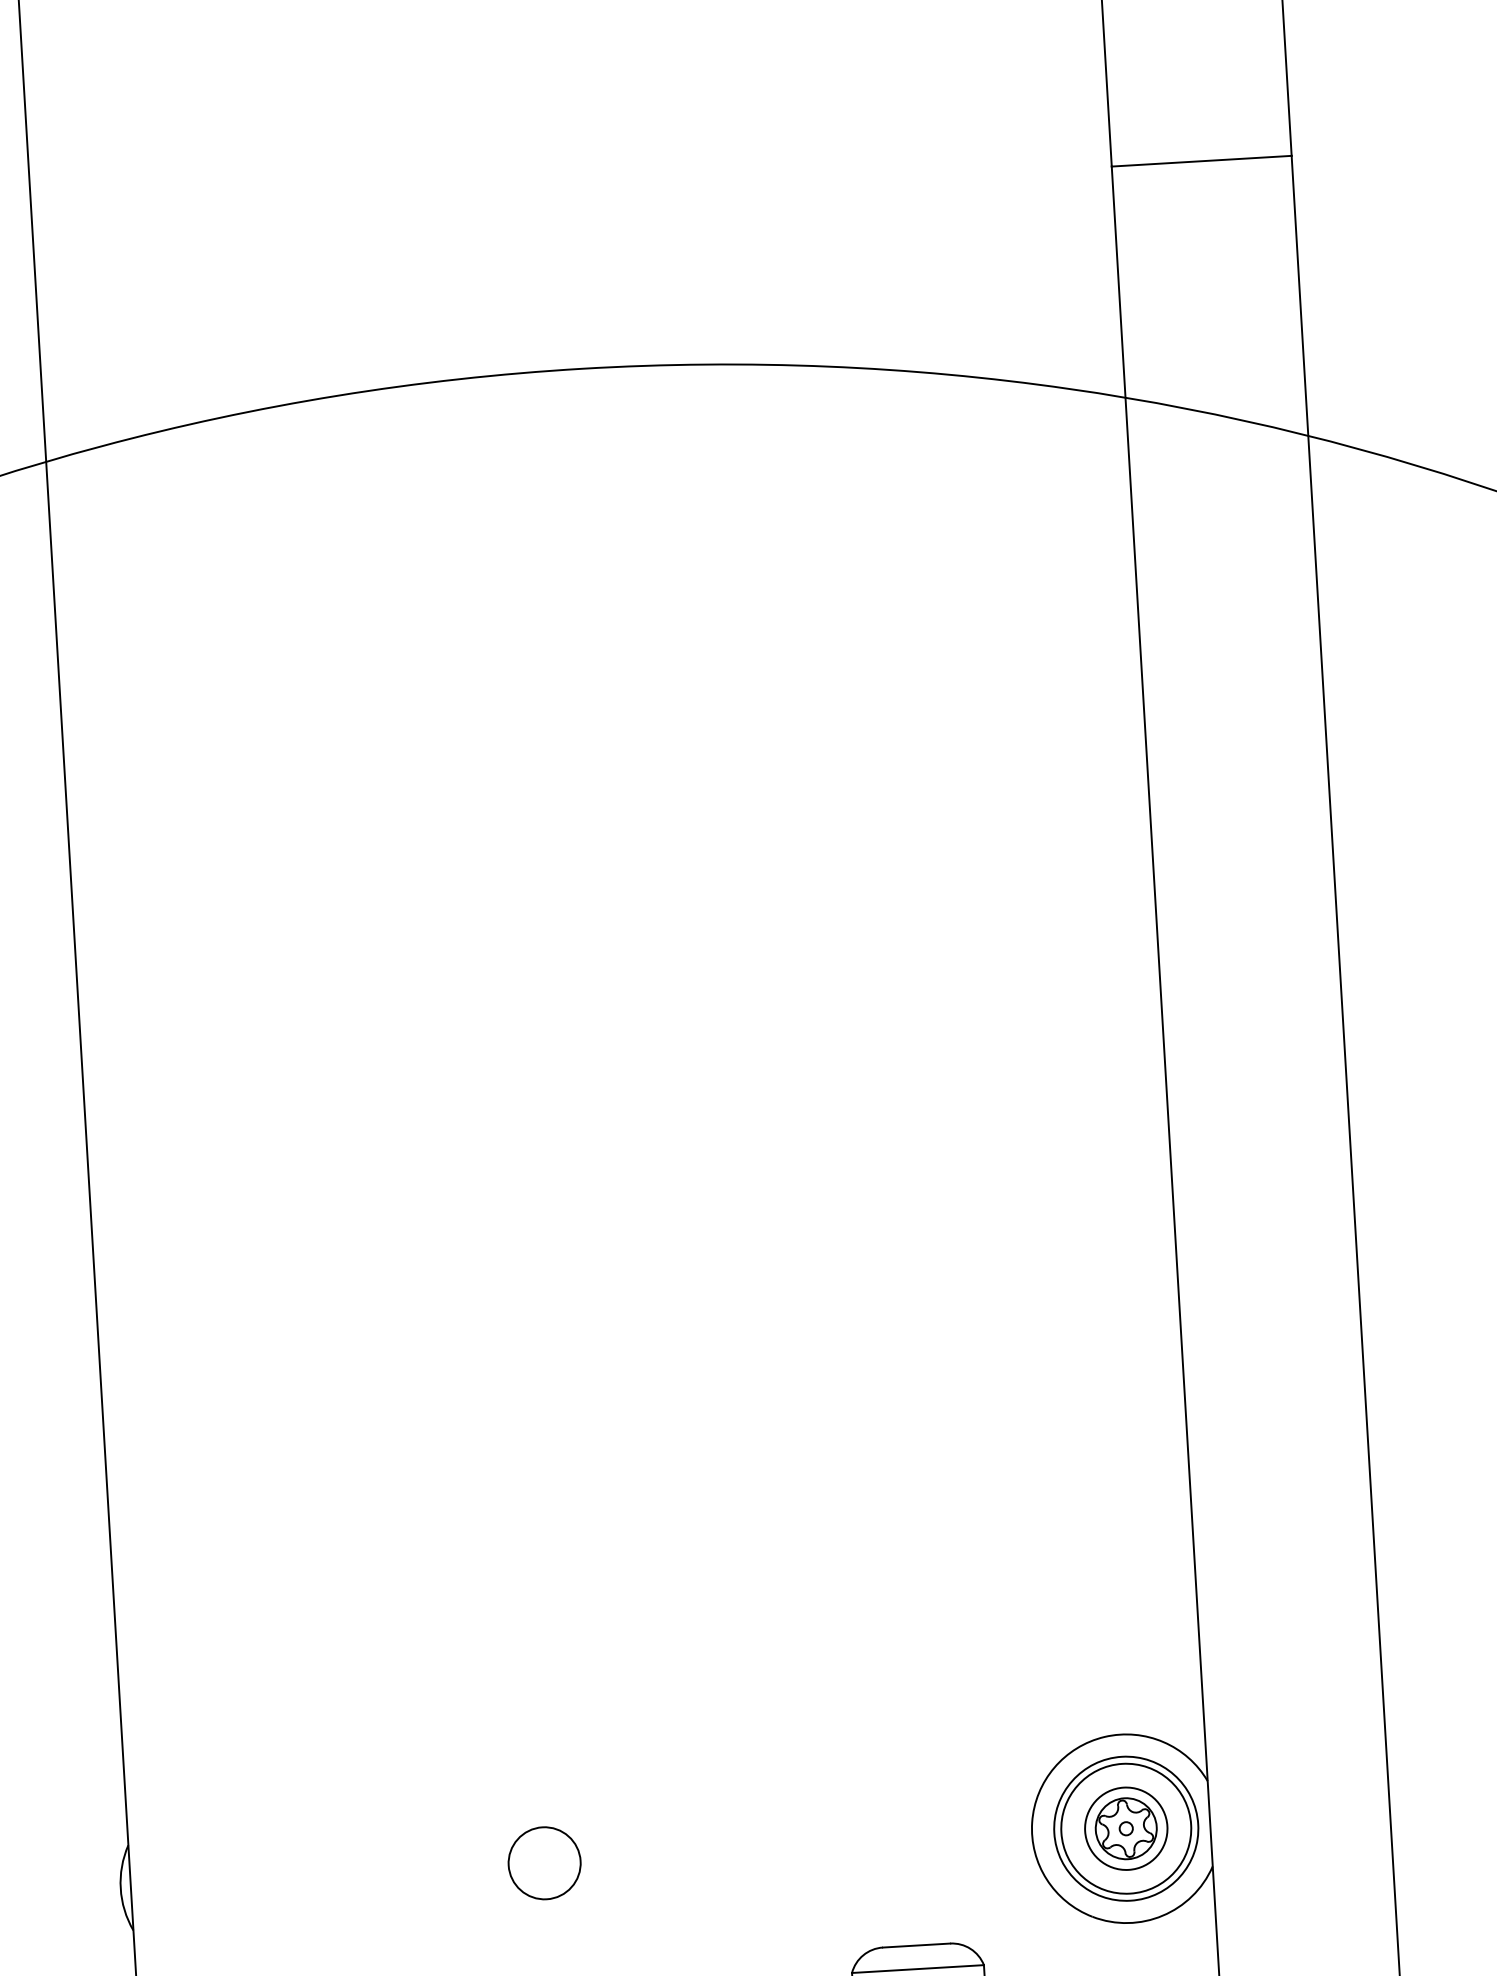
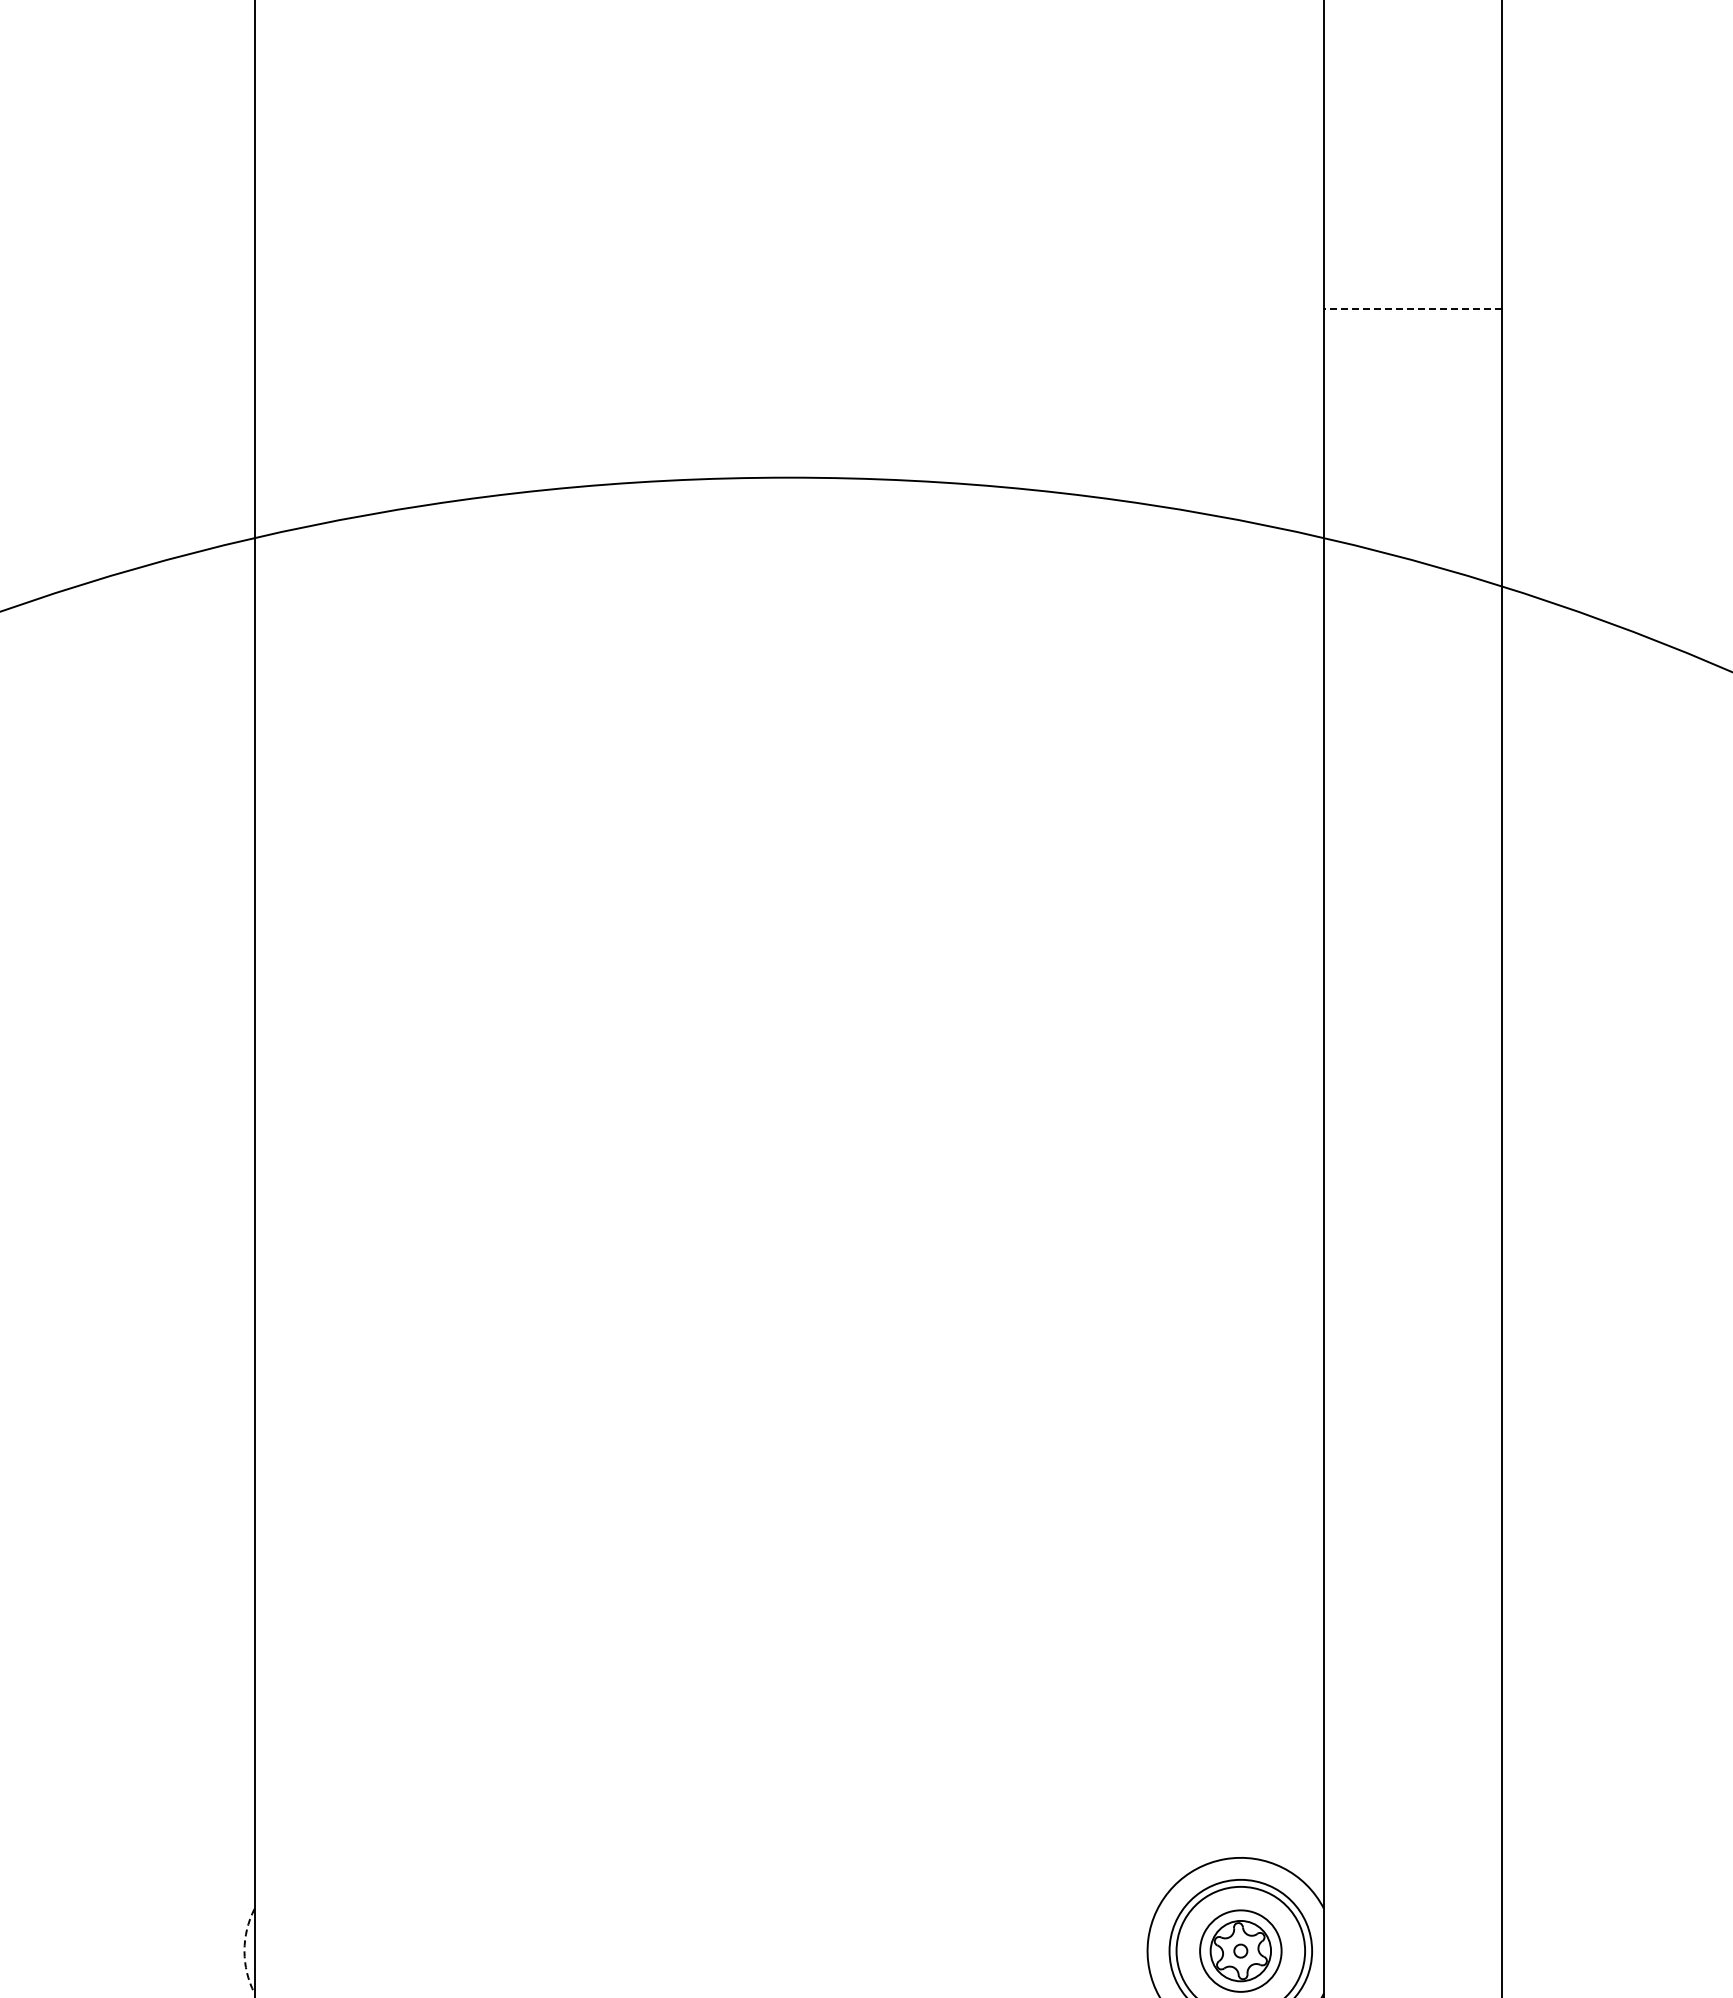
line: (1201, 161) -> (1412, 309), solid -> dashed
circle: (544, 1862) -> (664, 1950), removed
arc: (120, 1888) -> (244, 1951), solid -> dashed

